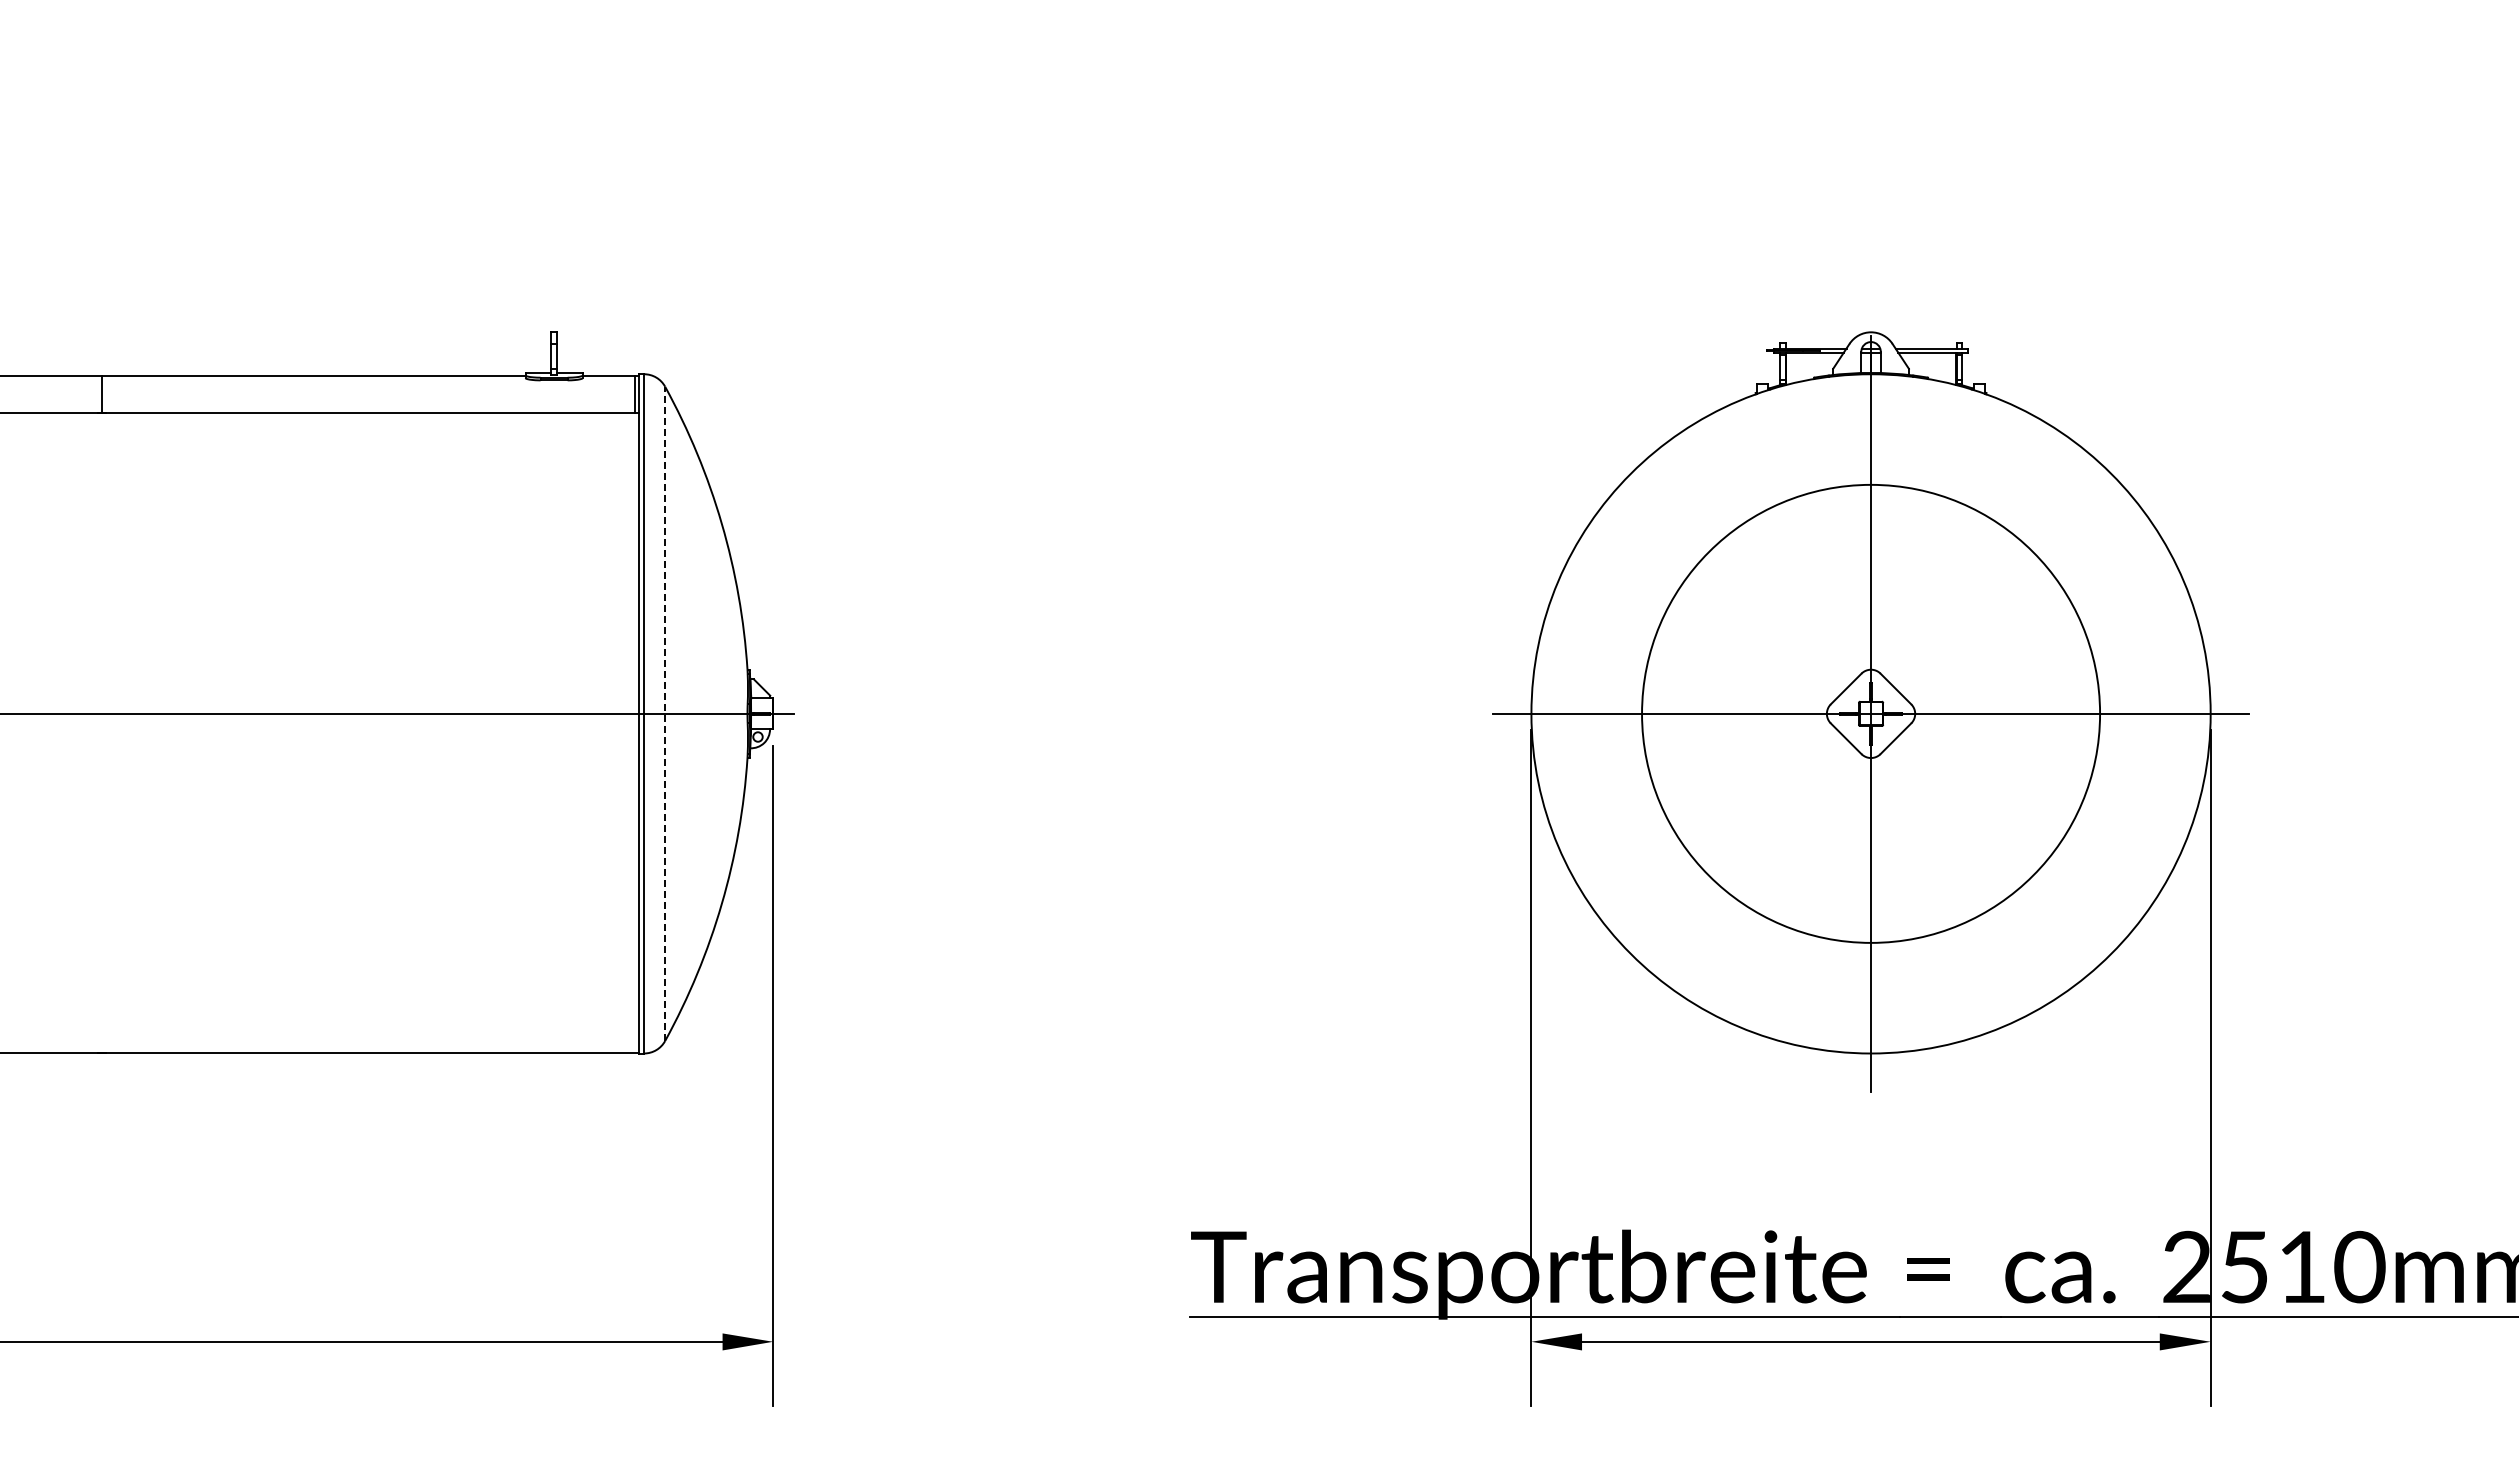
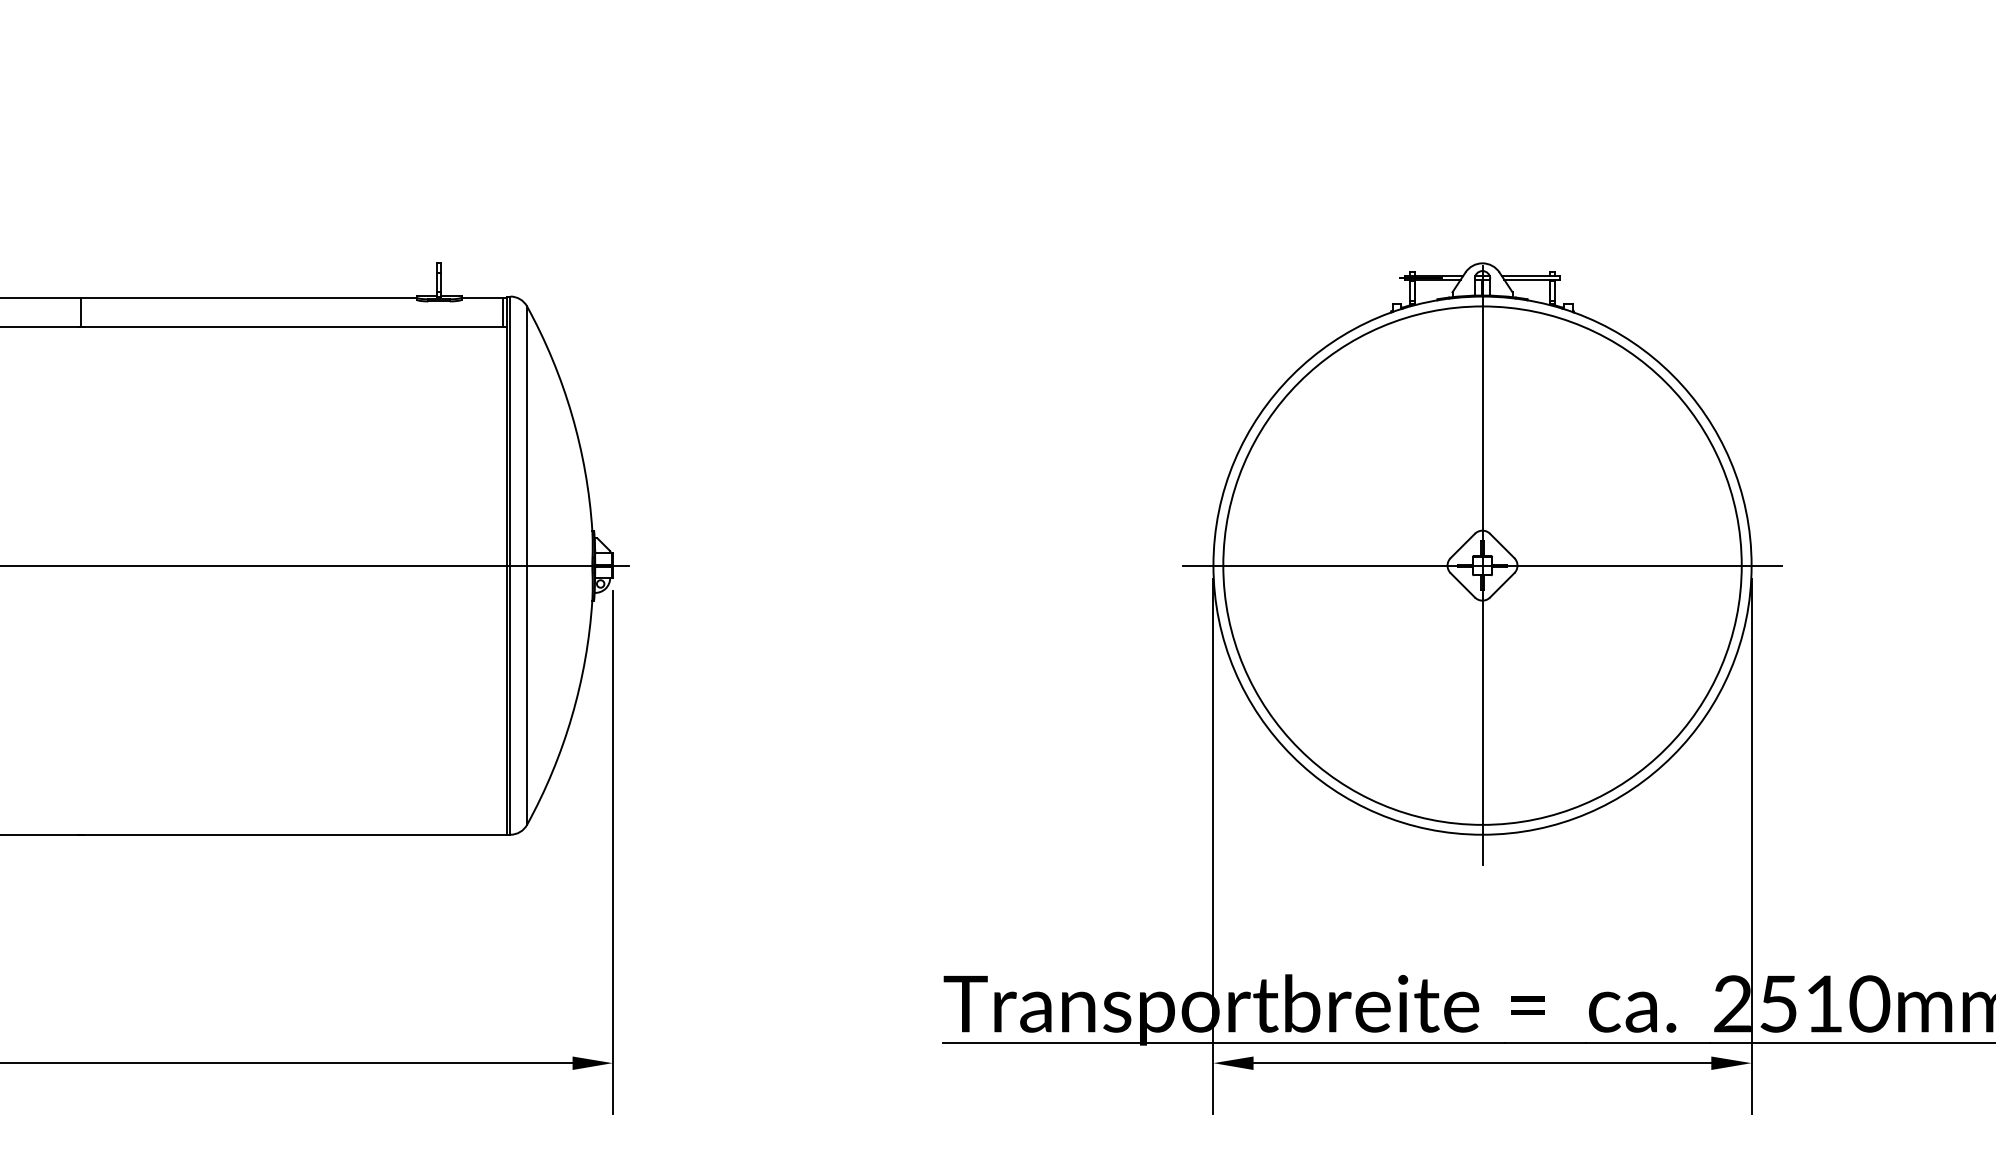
line: (665, 713) -> (527, 565), dashed -> solid
circle: (1870, 713) -> (1482, 565), size x1.43

